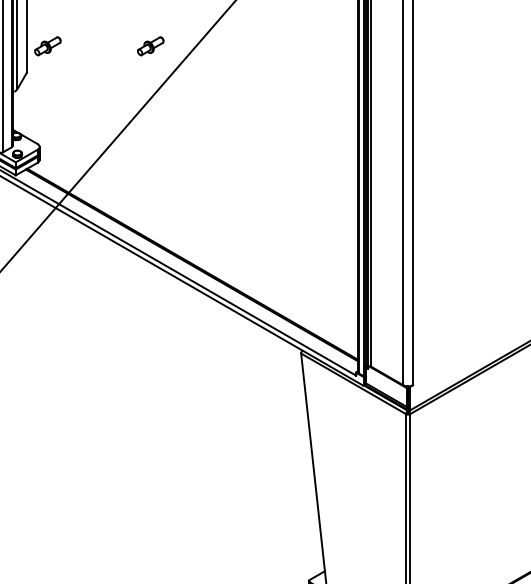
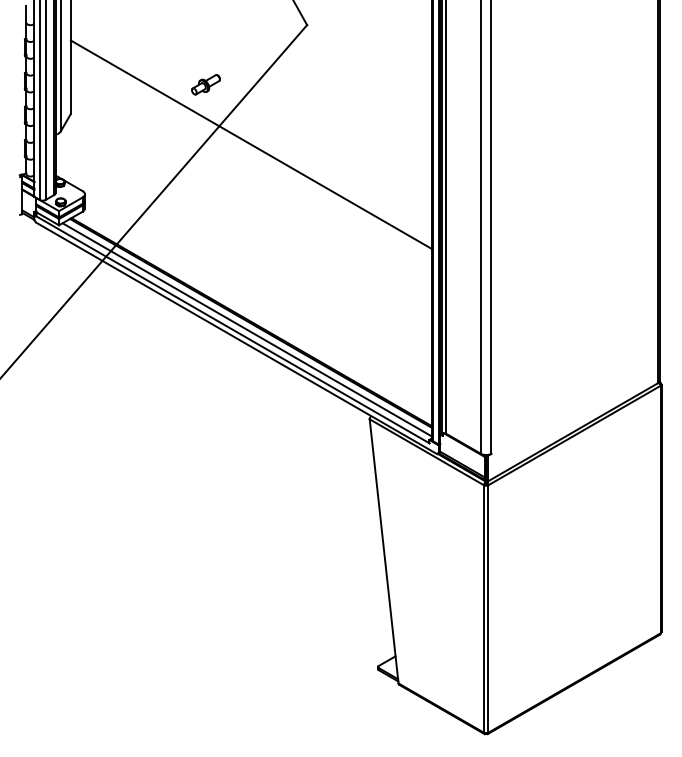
part: (47, 46) -> (93, 84), removed
line: (191, 101) -> (250, 144), added
line: (187, 271) -> (246, 329), added

